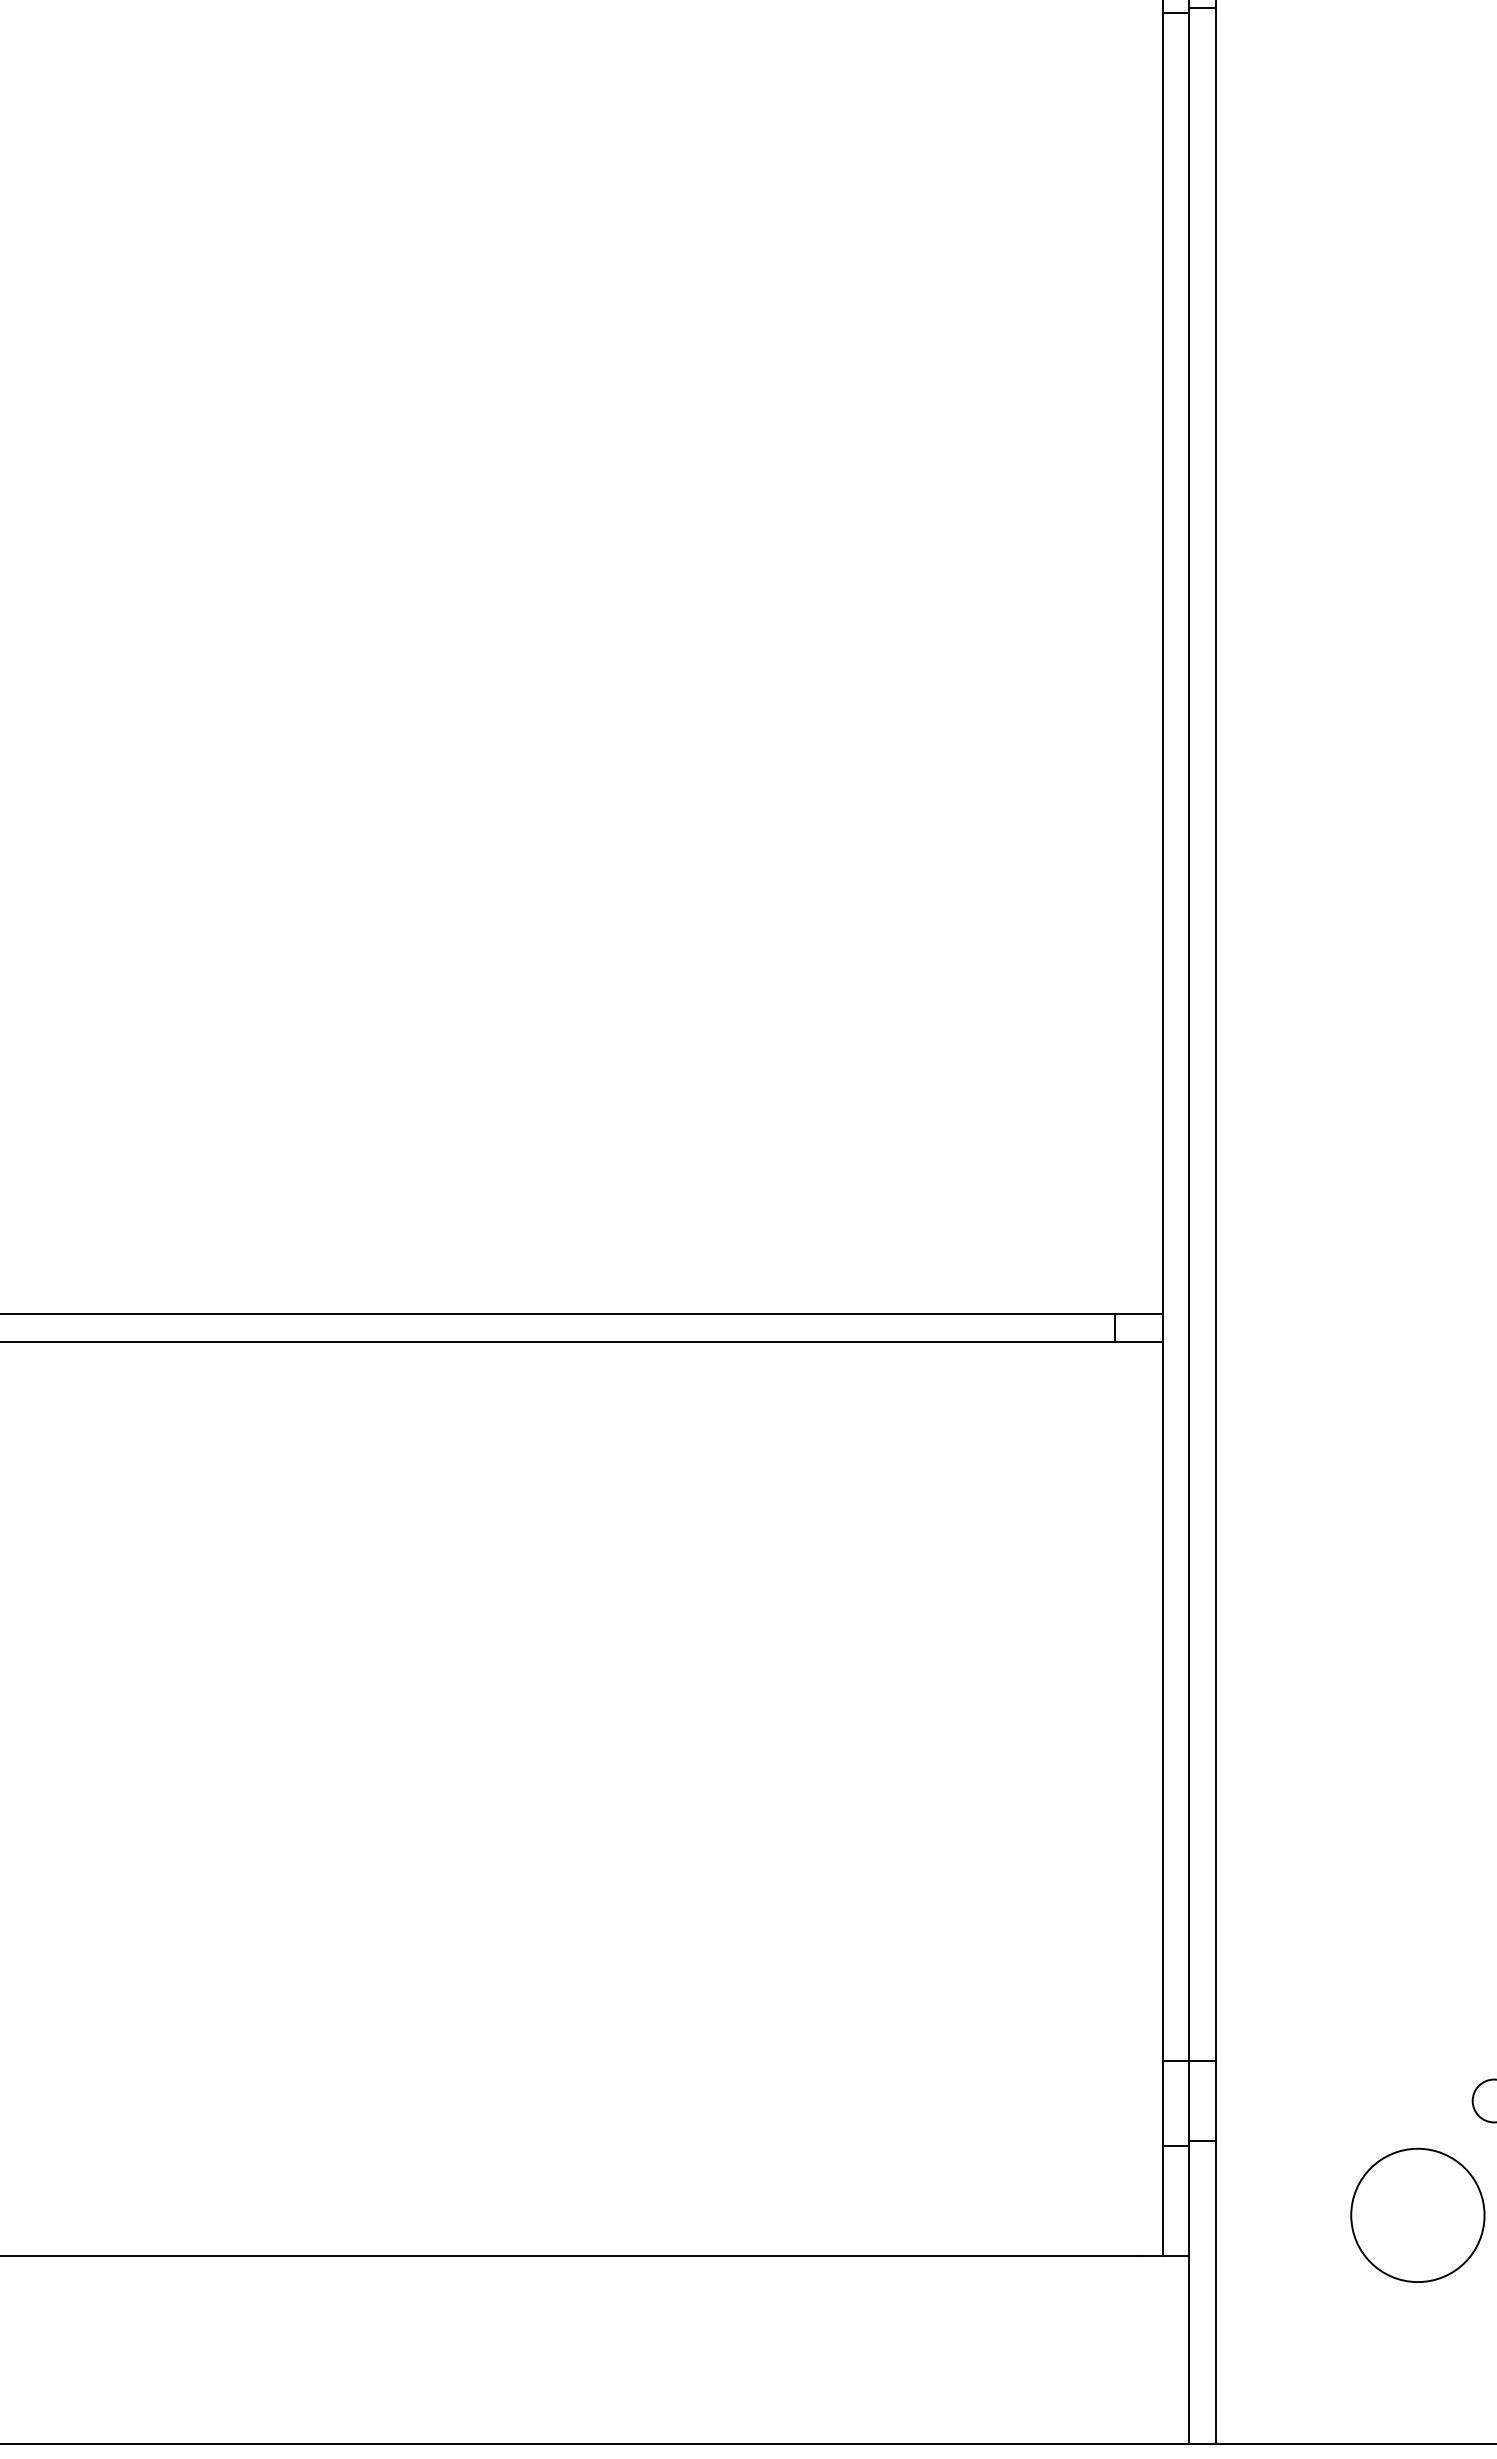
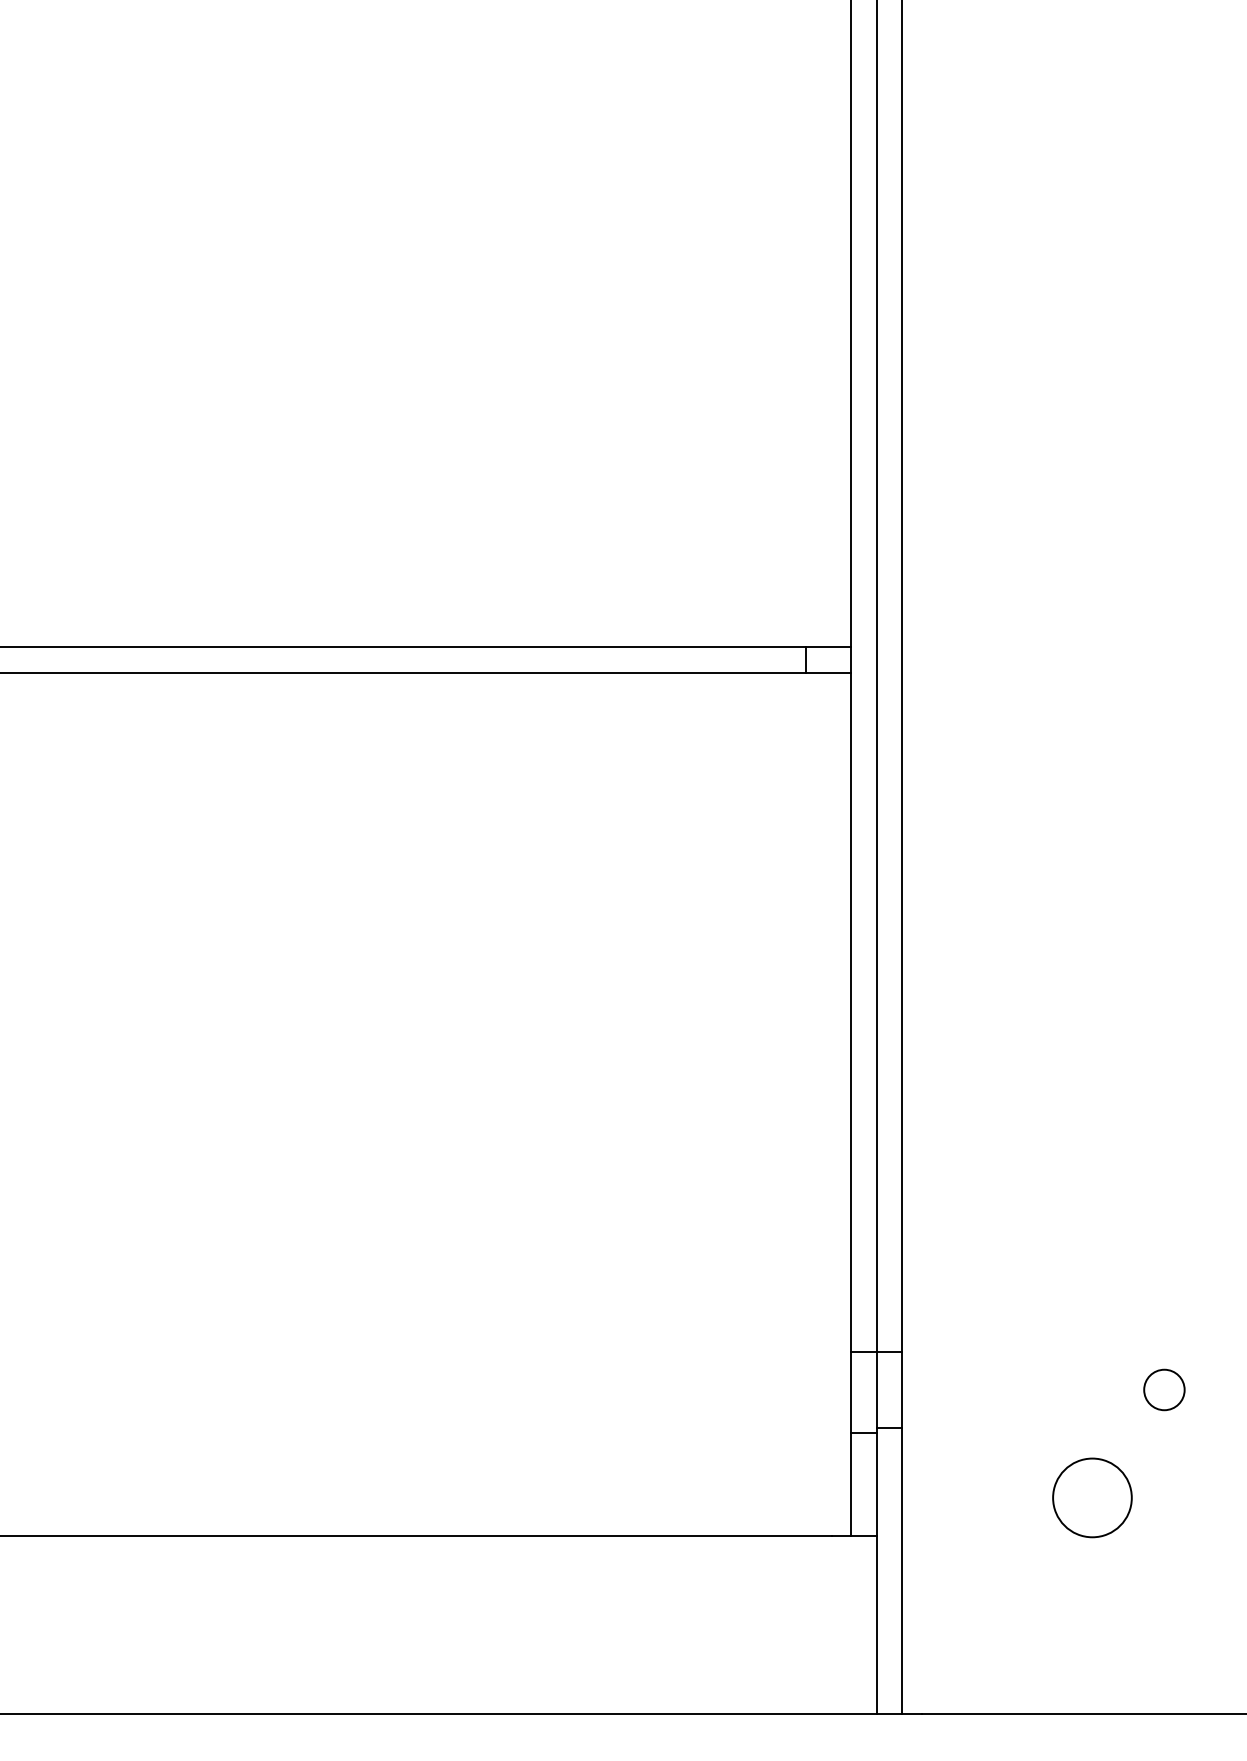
circle: (1417, 2214) -> (1092, 1497), size x0.62

